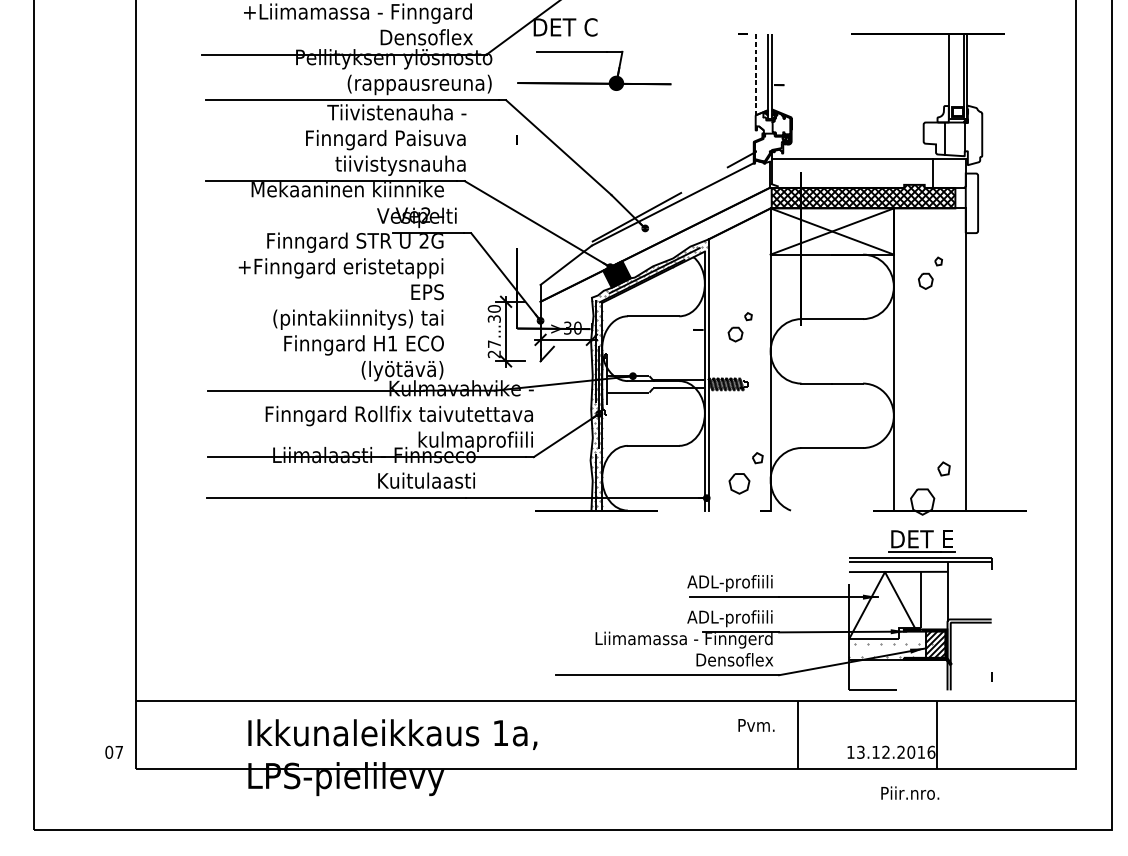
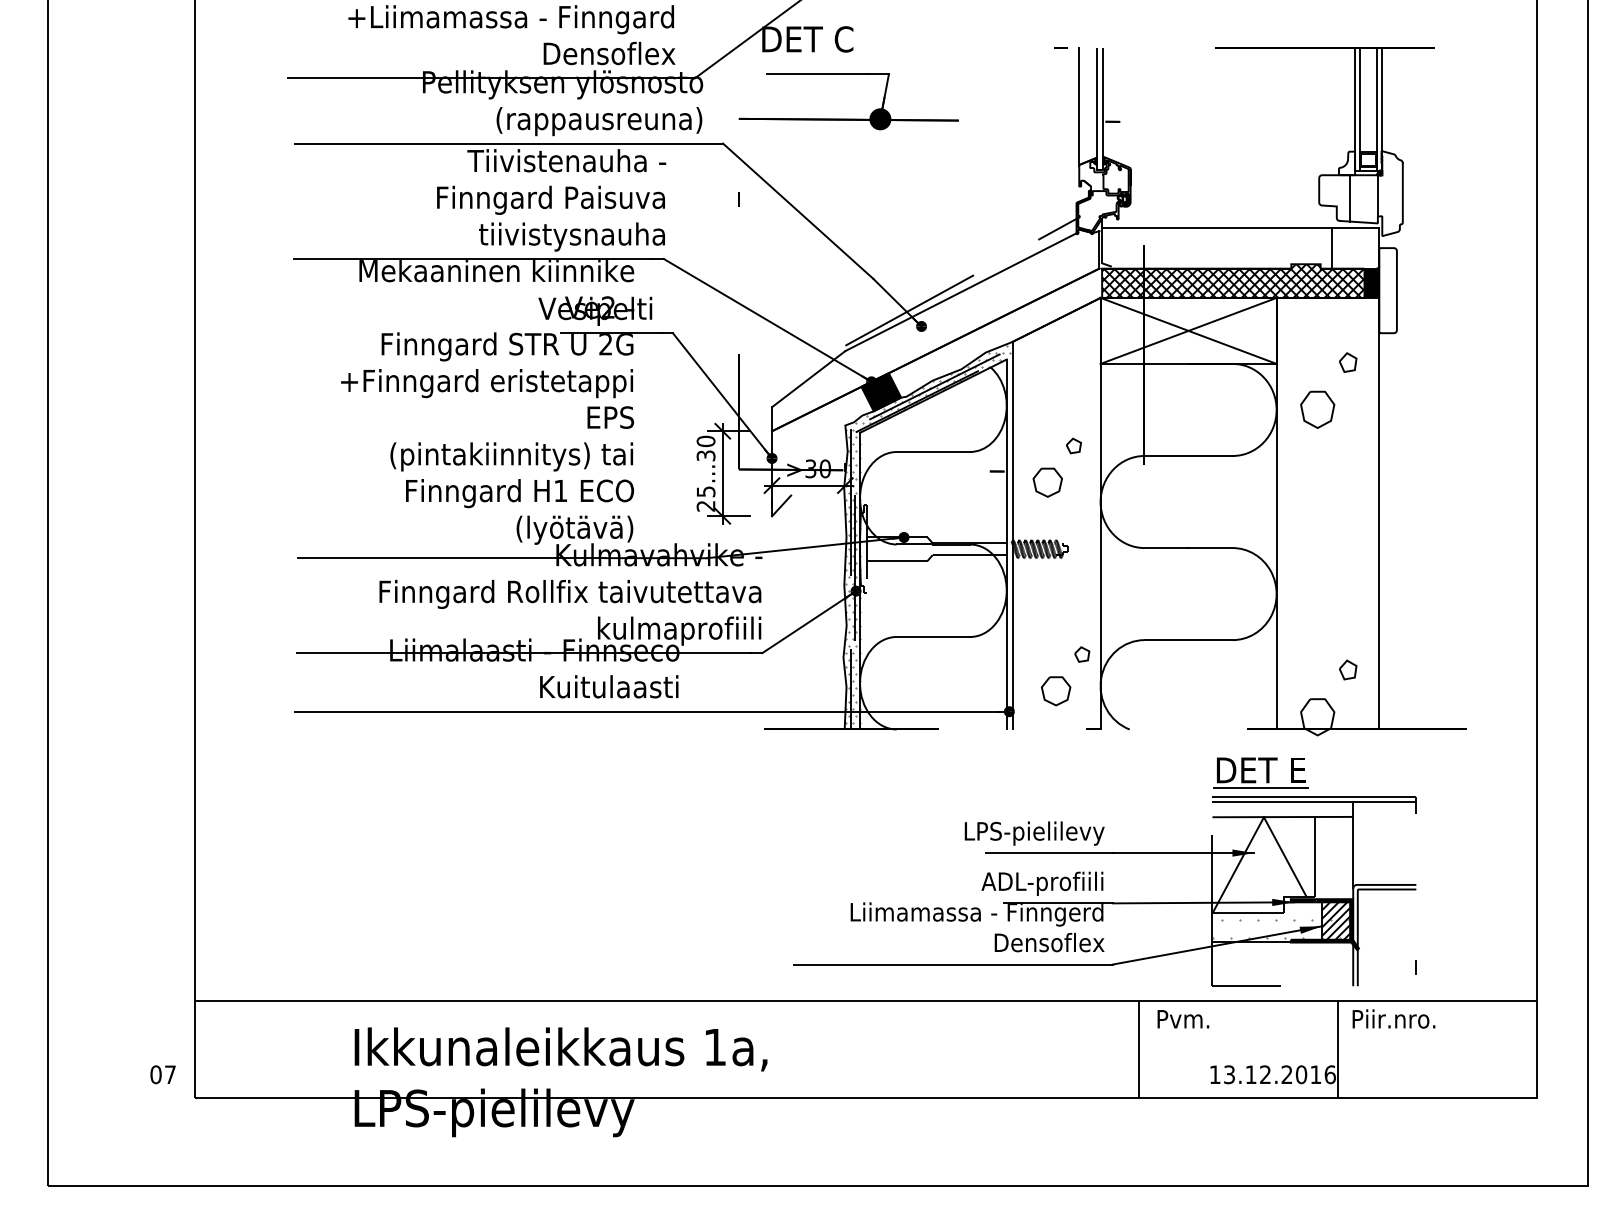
line: (755, 75) -> (1079, 107), dashed -> solid
line: (951, 76) -> (1359, 109), added
fill: (960, 196) -> (1371, 281), added
part: (930, 273) -> (1328, 390), size x1.67
part: (739, 327) -> (1056, 467), size x1.43
text: (494, 343) -> (706, 491), 27...30 -> 25...30
part: (921, 540) -> (1260, 772), moved
text: (724, 583) -> (1034, 833), ADL-profiili -> LPS-pielilevy
text: (756, 725) -> (1183, 1019), moved
text: (909, 792) -> (1393, 1018), moved

